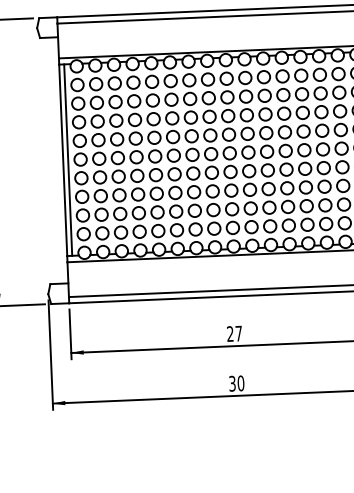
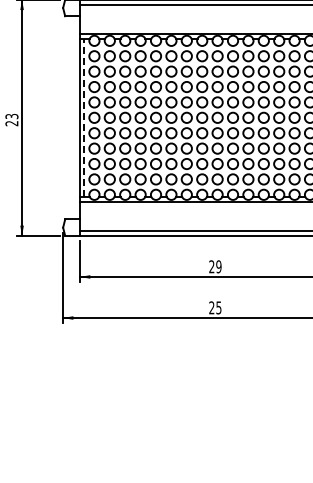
line: (68, 159) -> (84, 117), solid -> dashed
text: (238, 333) -> (218, 266), 27 -> 29
text: (236, 383) -> (215, 307), 30 -> 25

